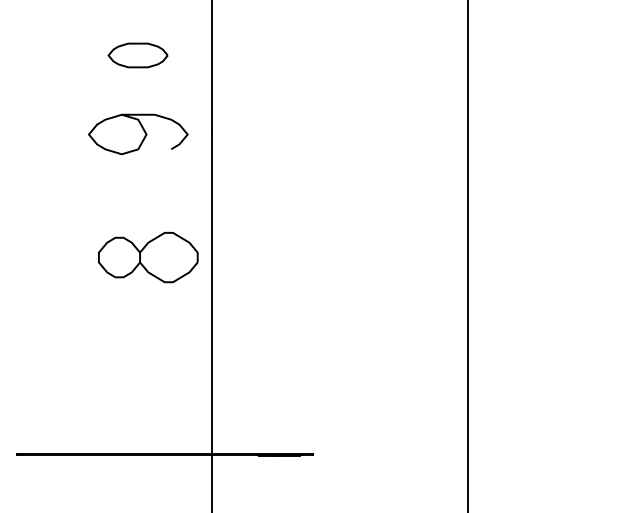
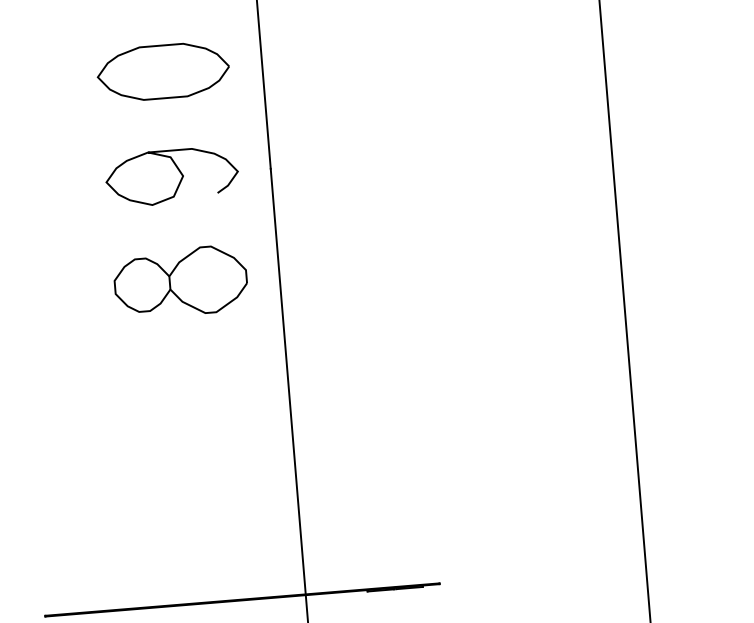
part: (137, 55) -> (162, 71), size x1.67
part: (148, 257) -> (181, 281), moved

